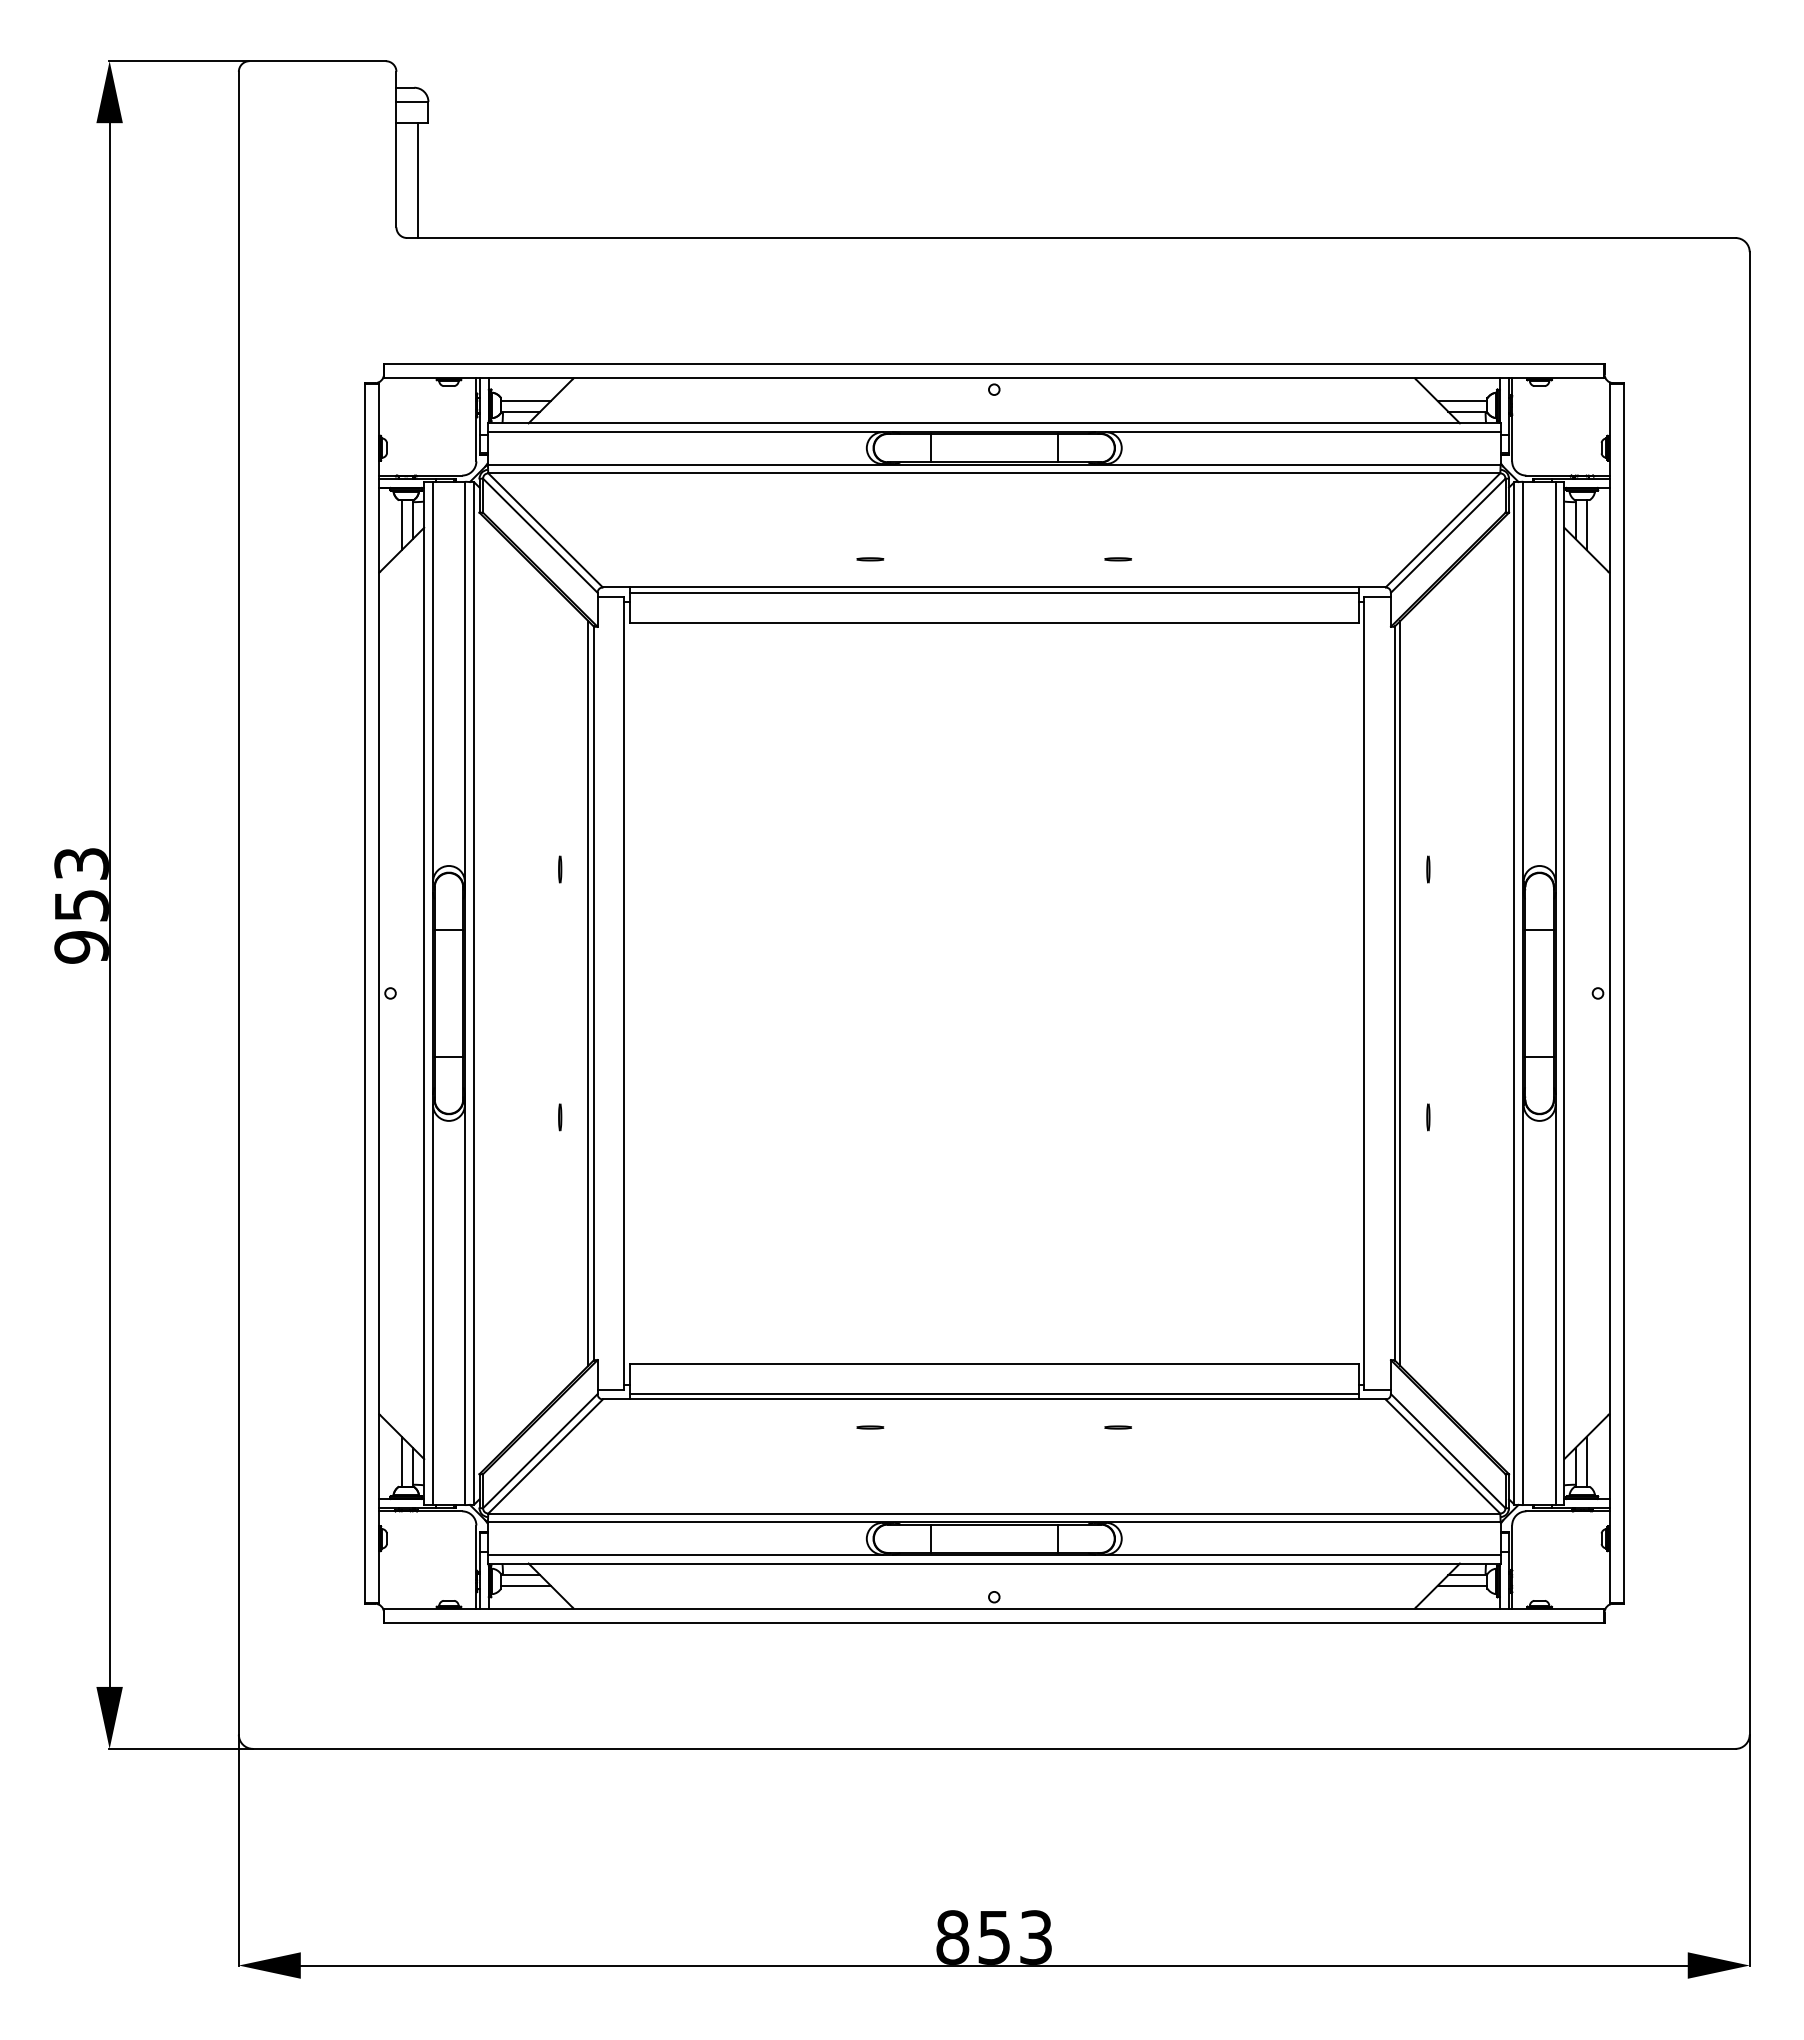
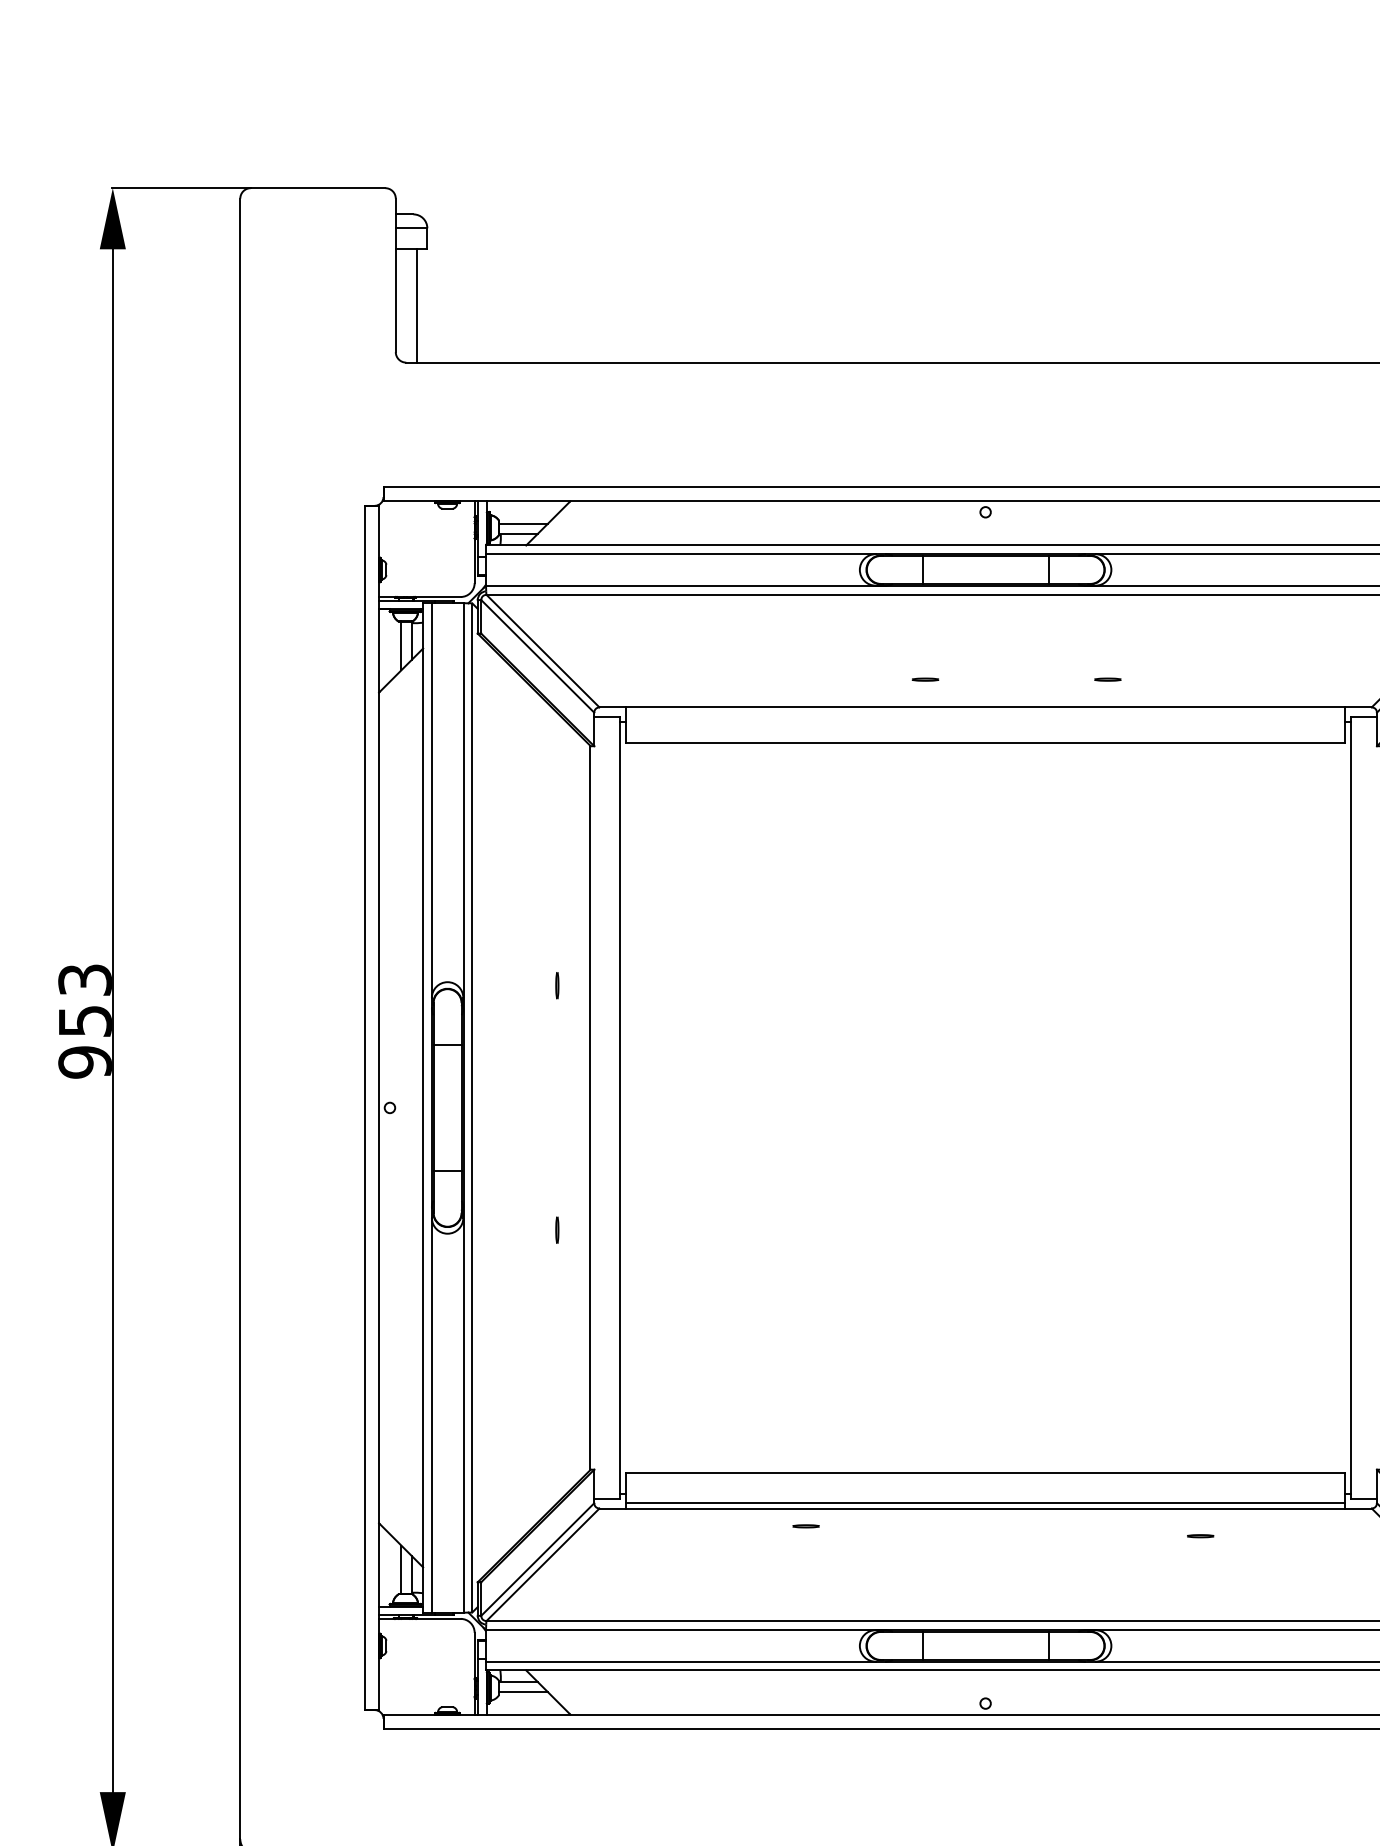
line: (870, 559) -> (925, 679), moved
line: (993, 592) -> (984, 712), removed
line: (588, 993) -> (585, 1107), removed
line: (870, 1427) -> (806, 1526), moved
line: (1117, 1427) -> (1199, 1536), moved

